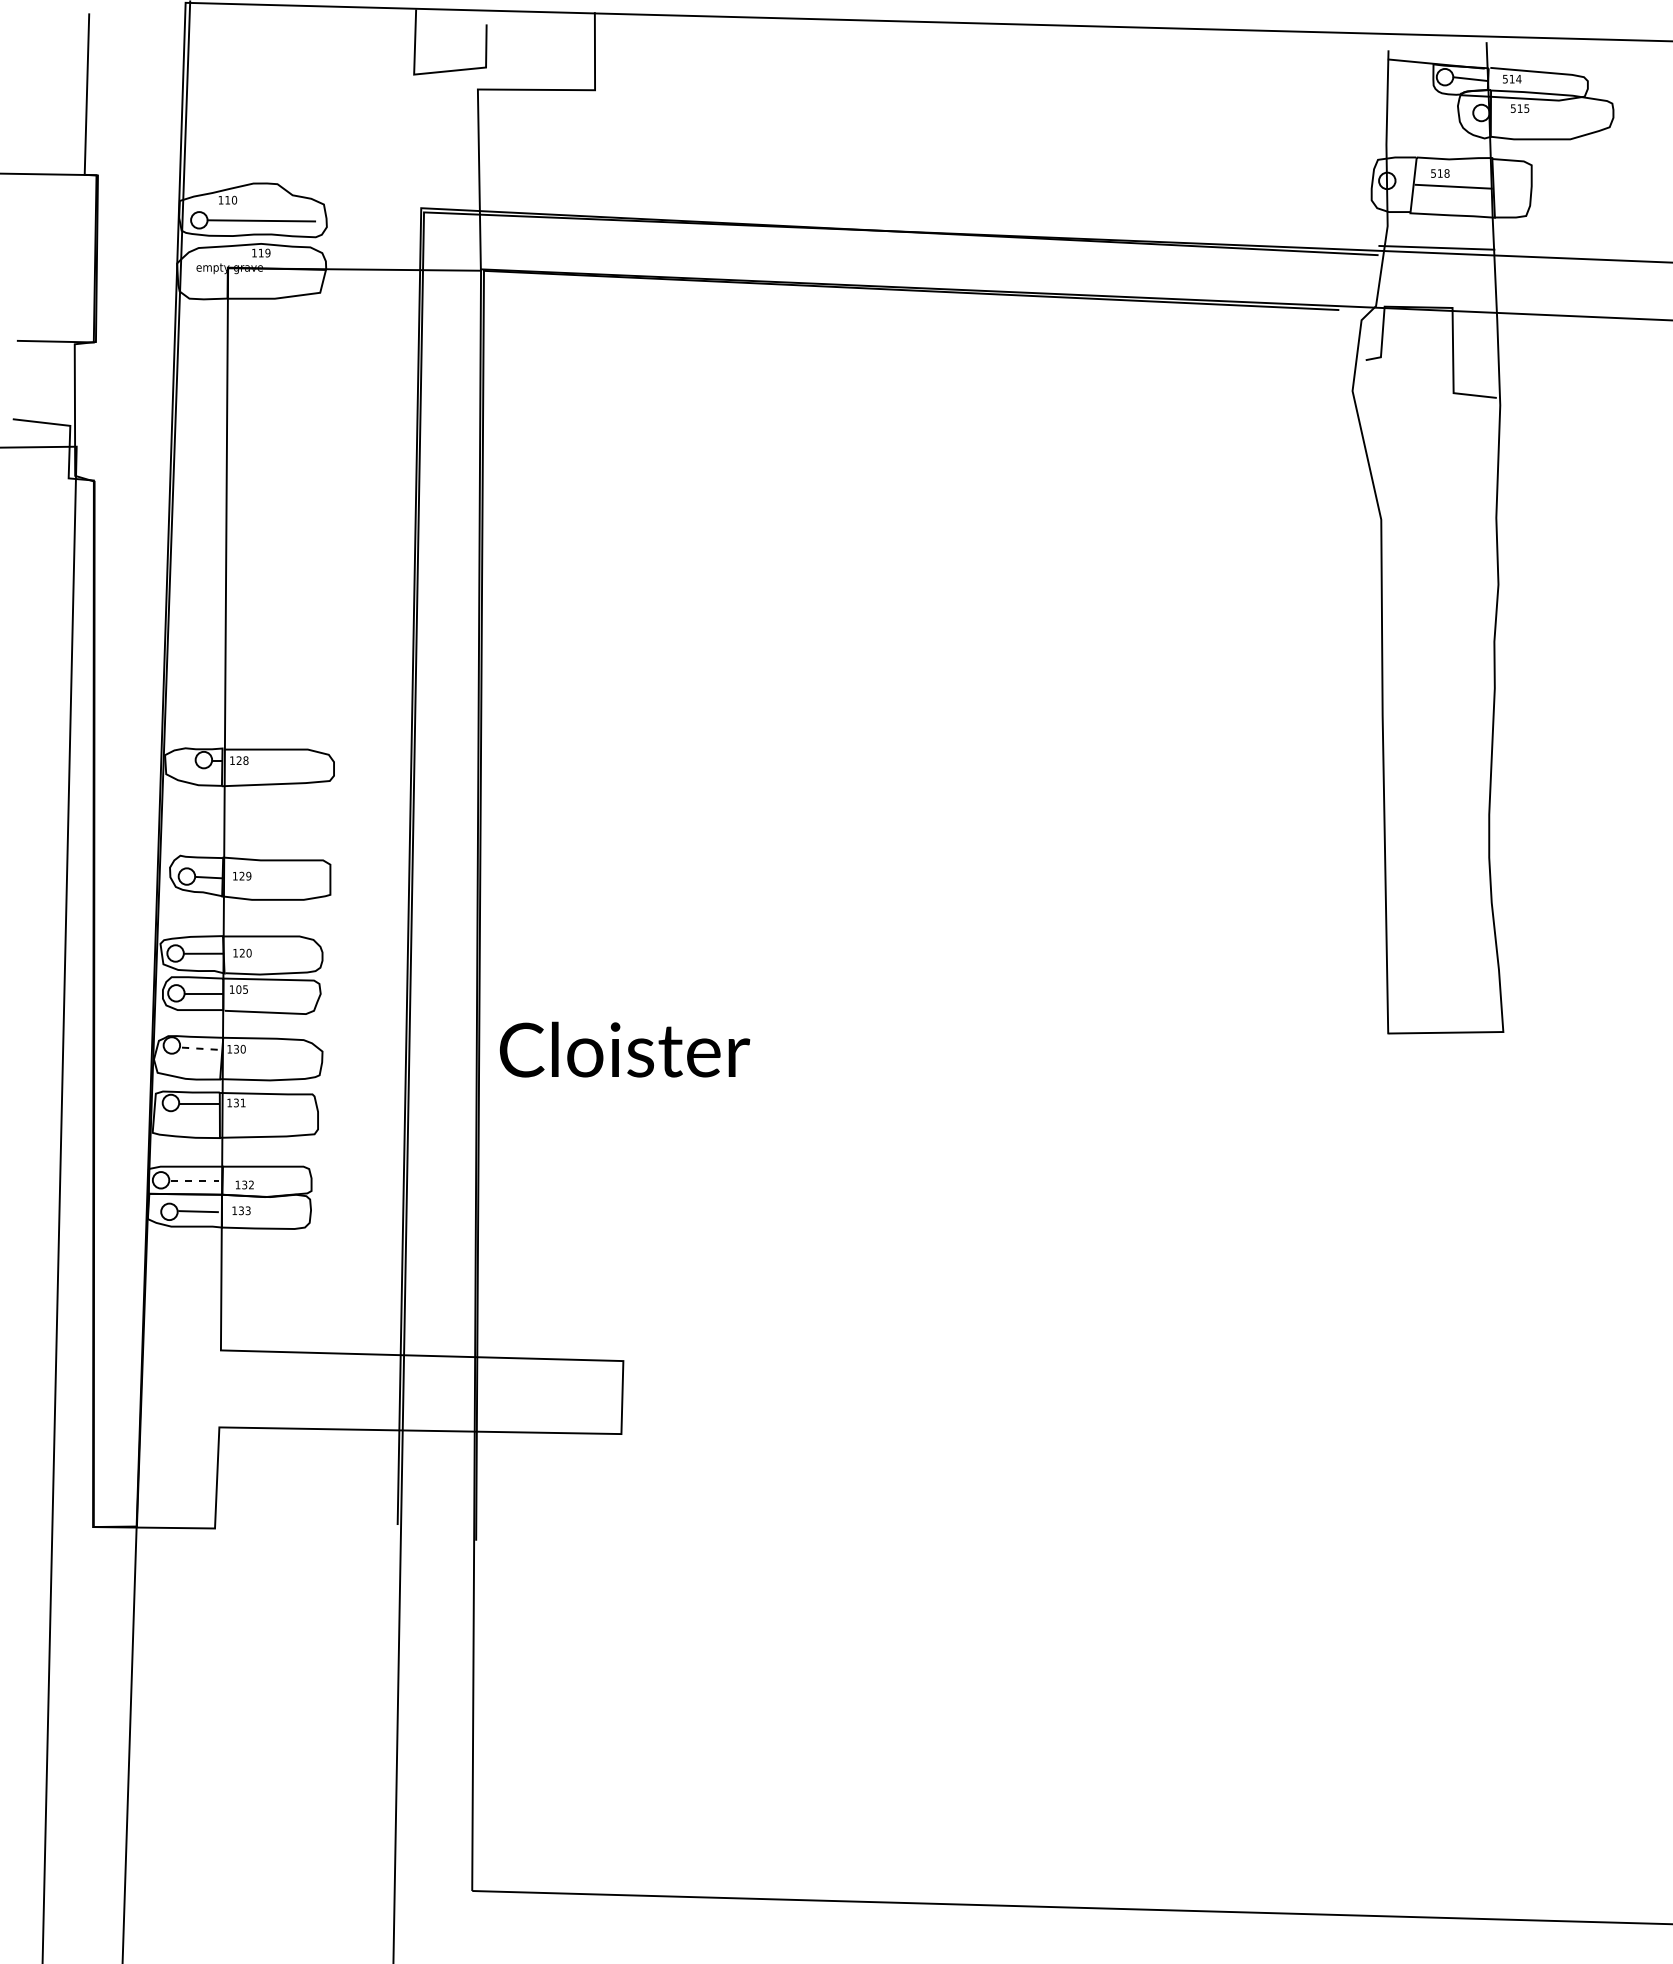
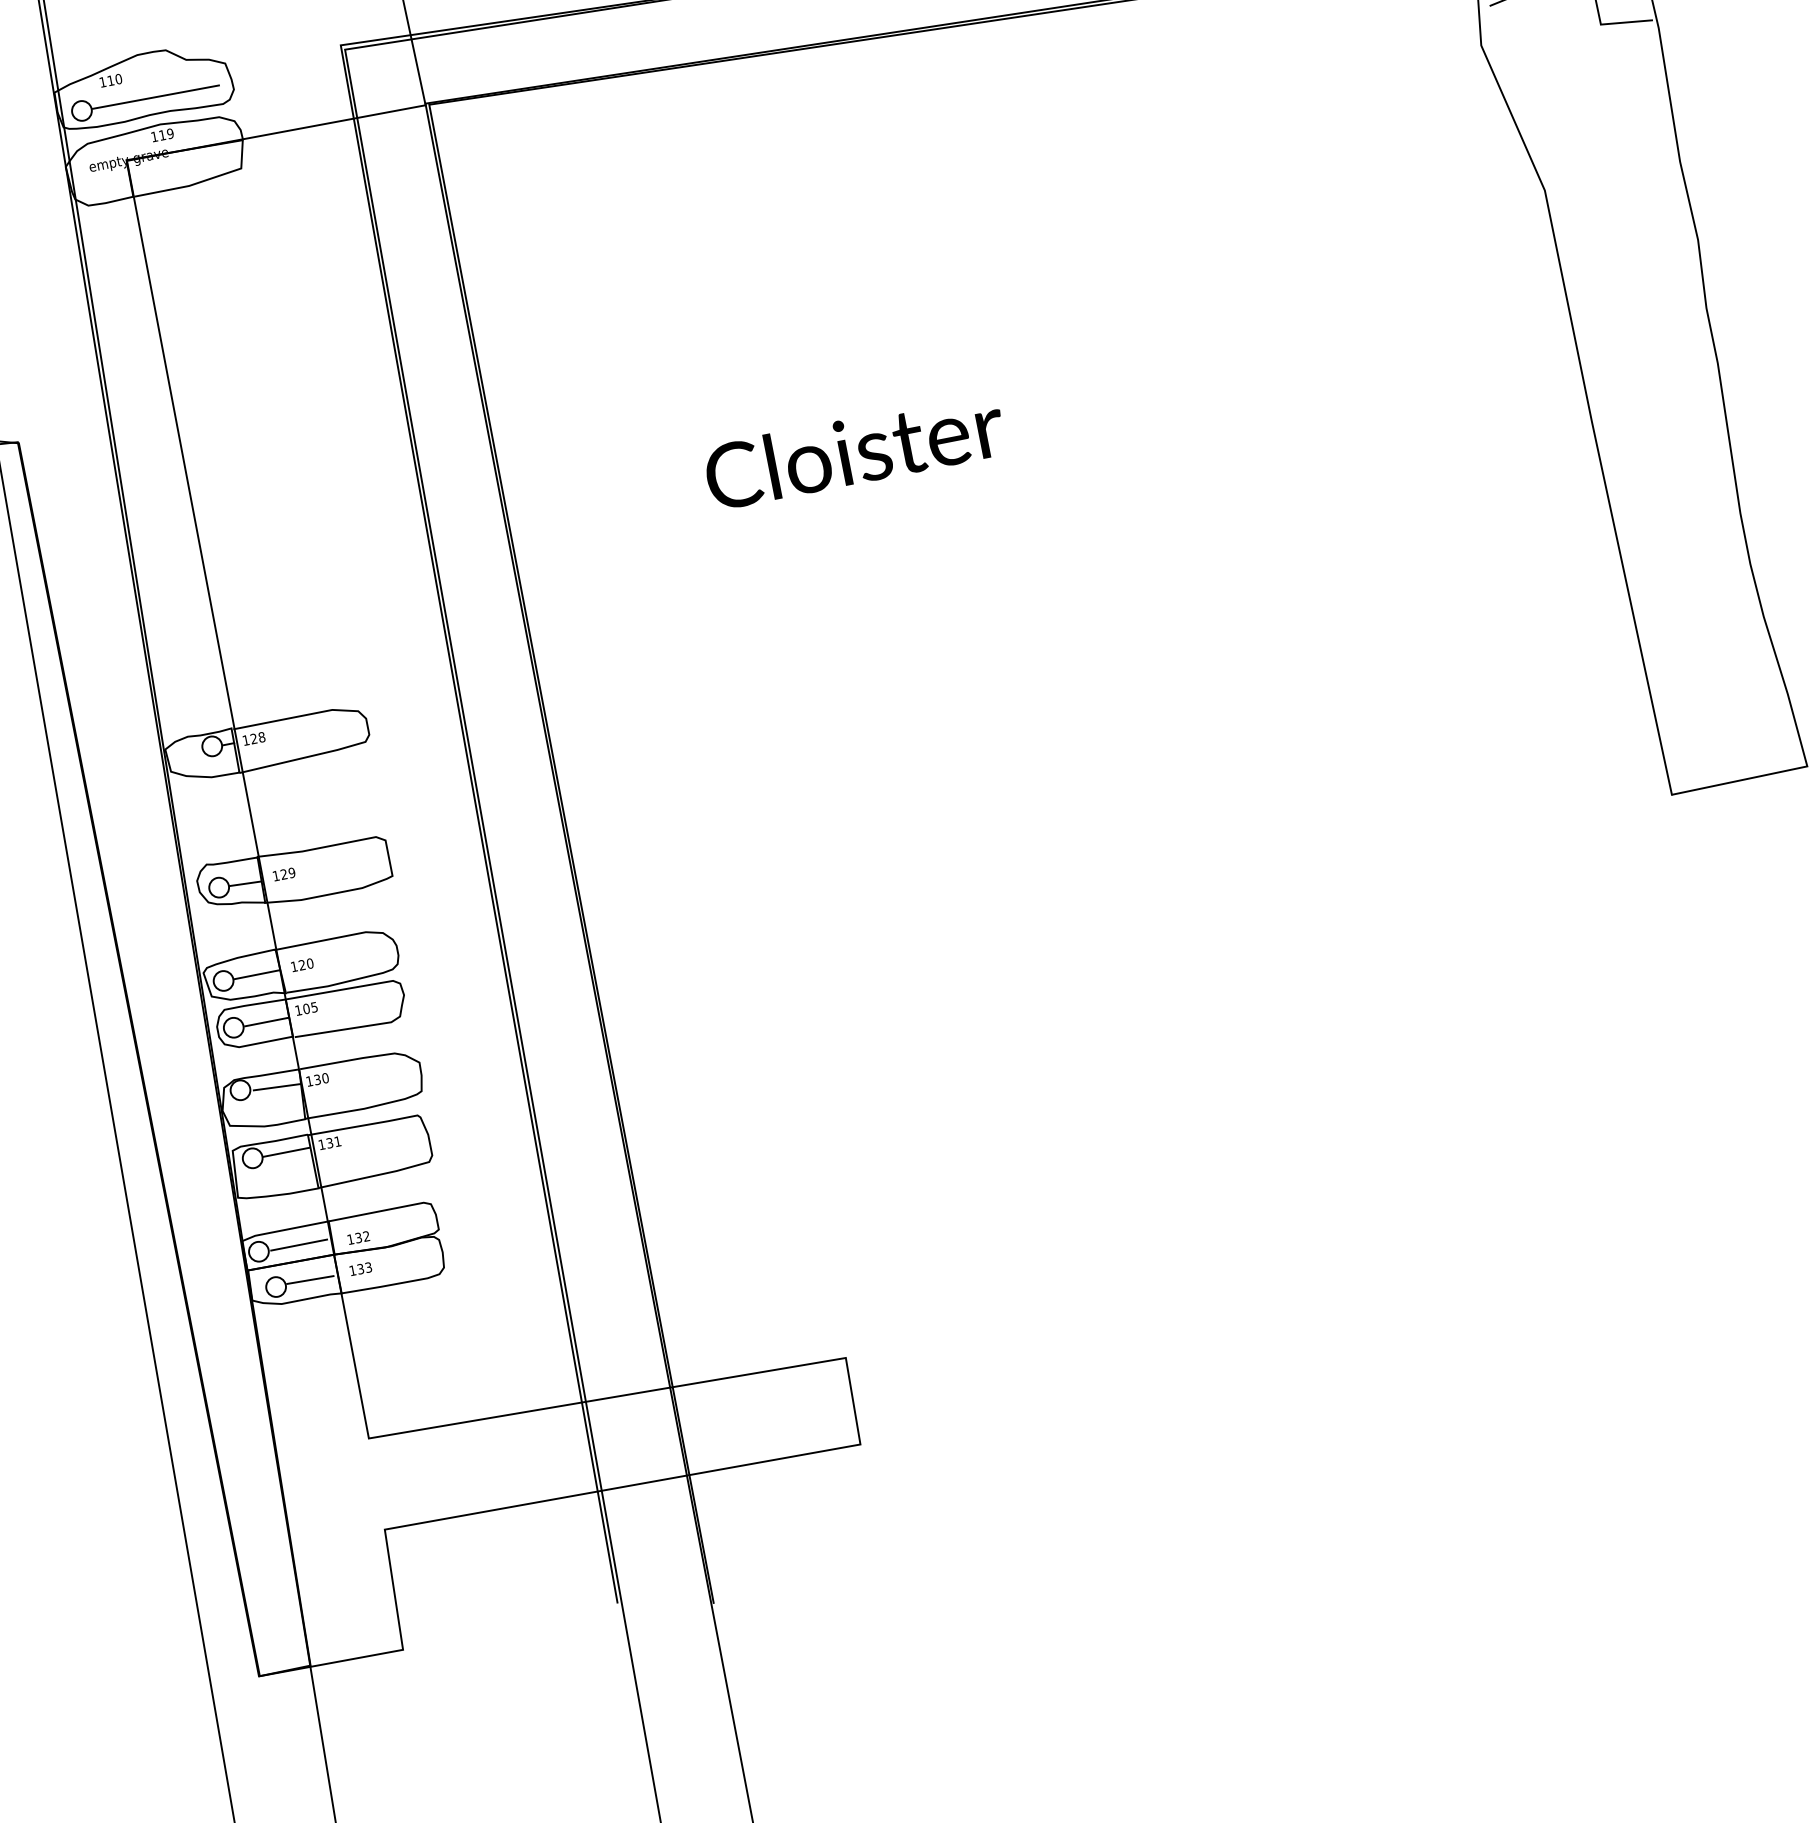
line: (202, 1048) -> (277, 1086), dashed -> solid
text: (625, 1049) -> (855, 450), moved
line: (195, 1181) -> (299, 1245), dashed -> solid

